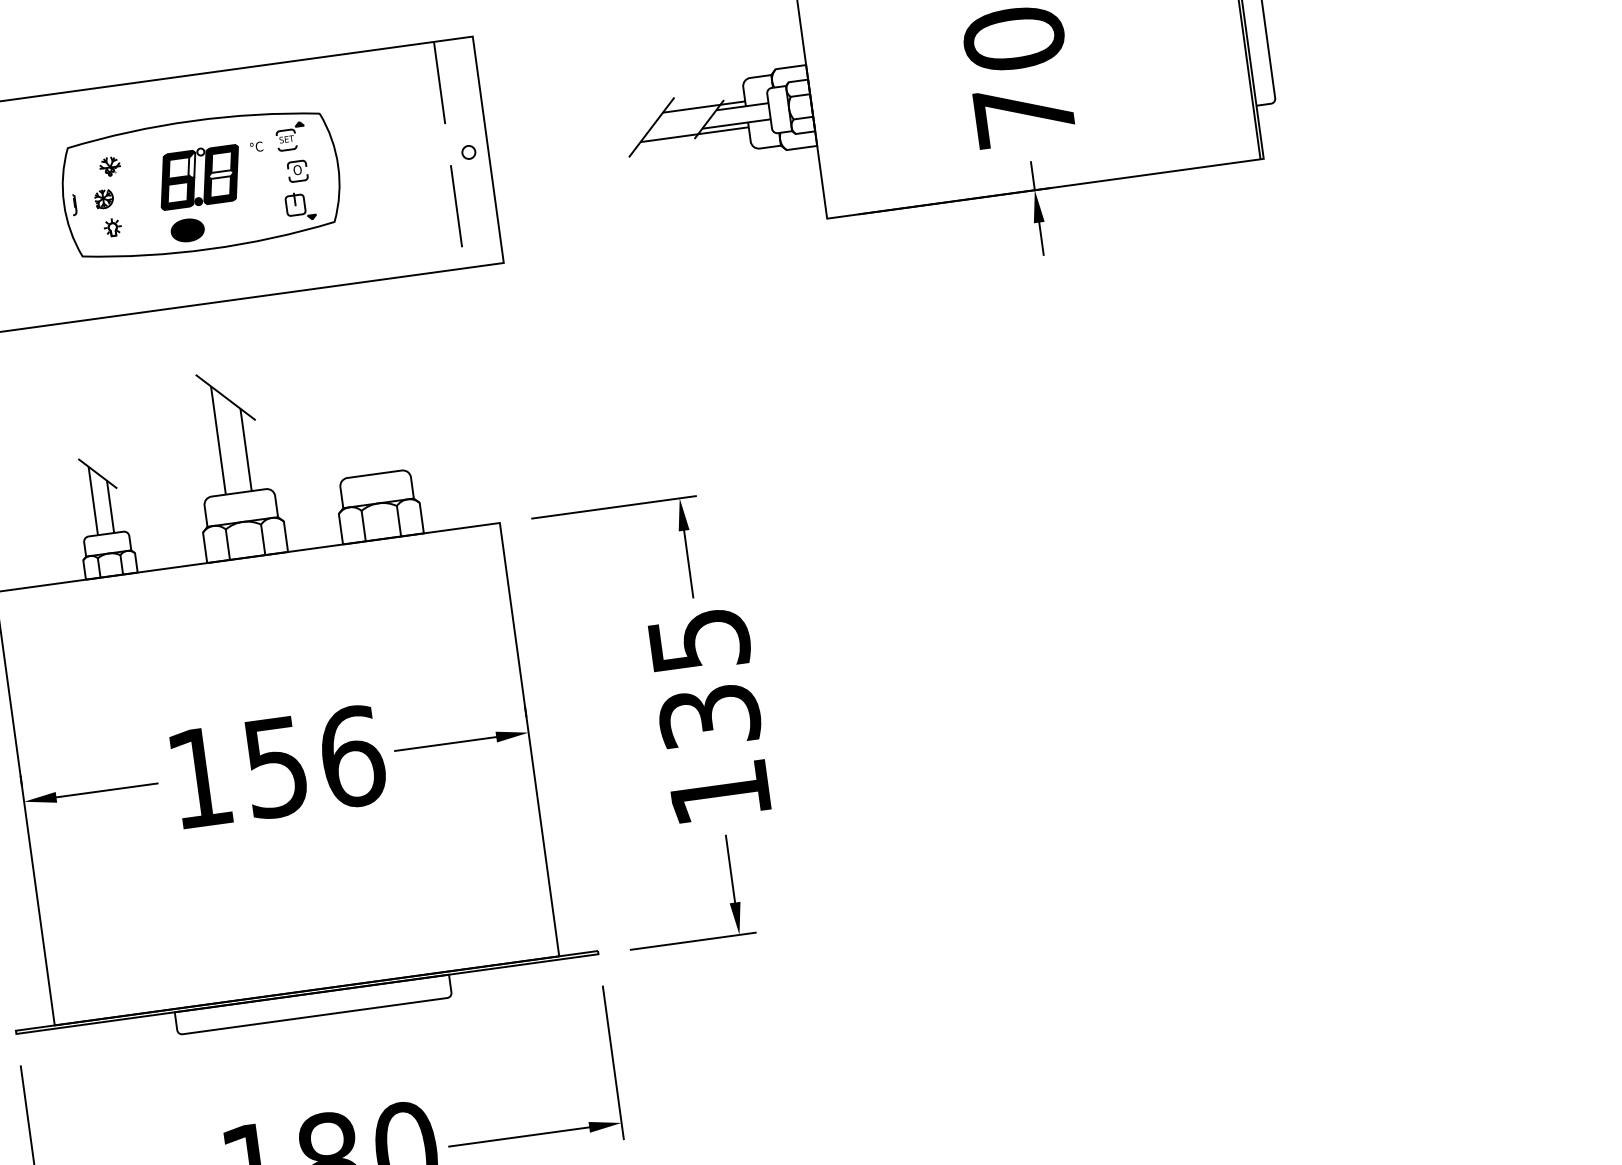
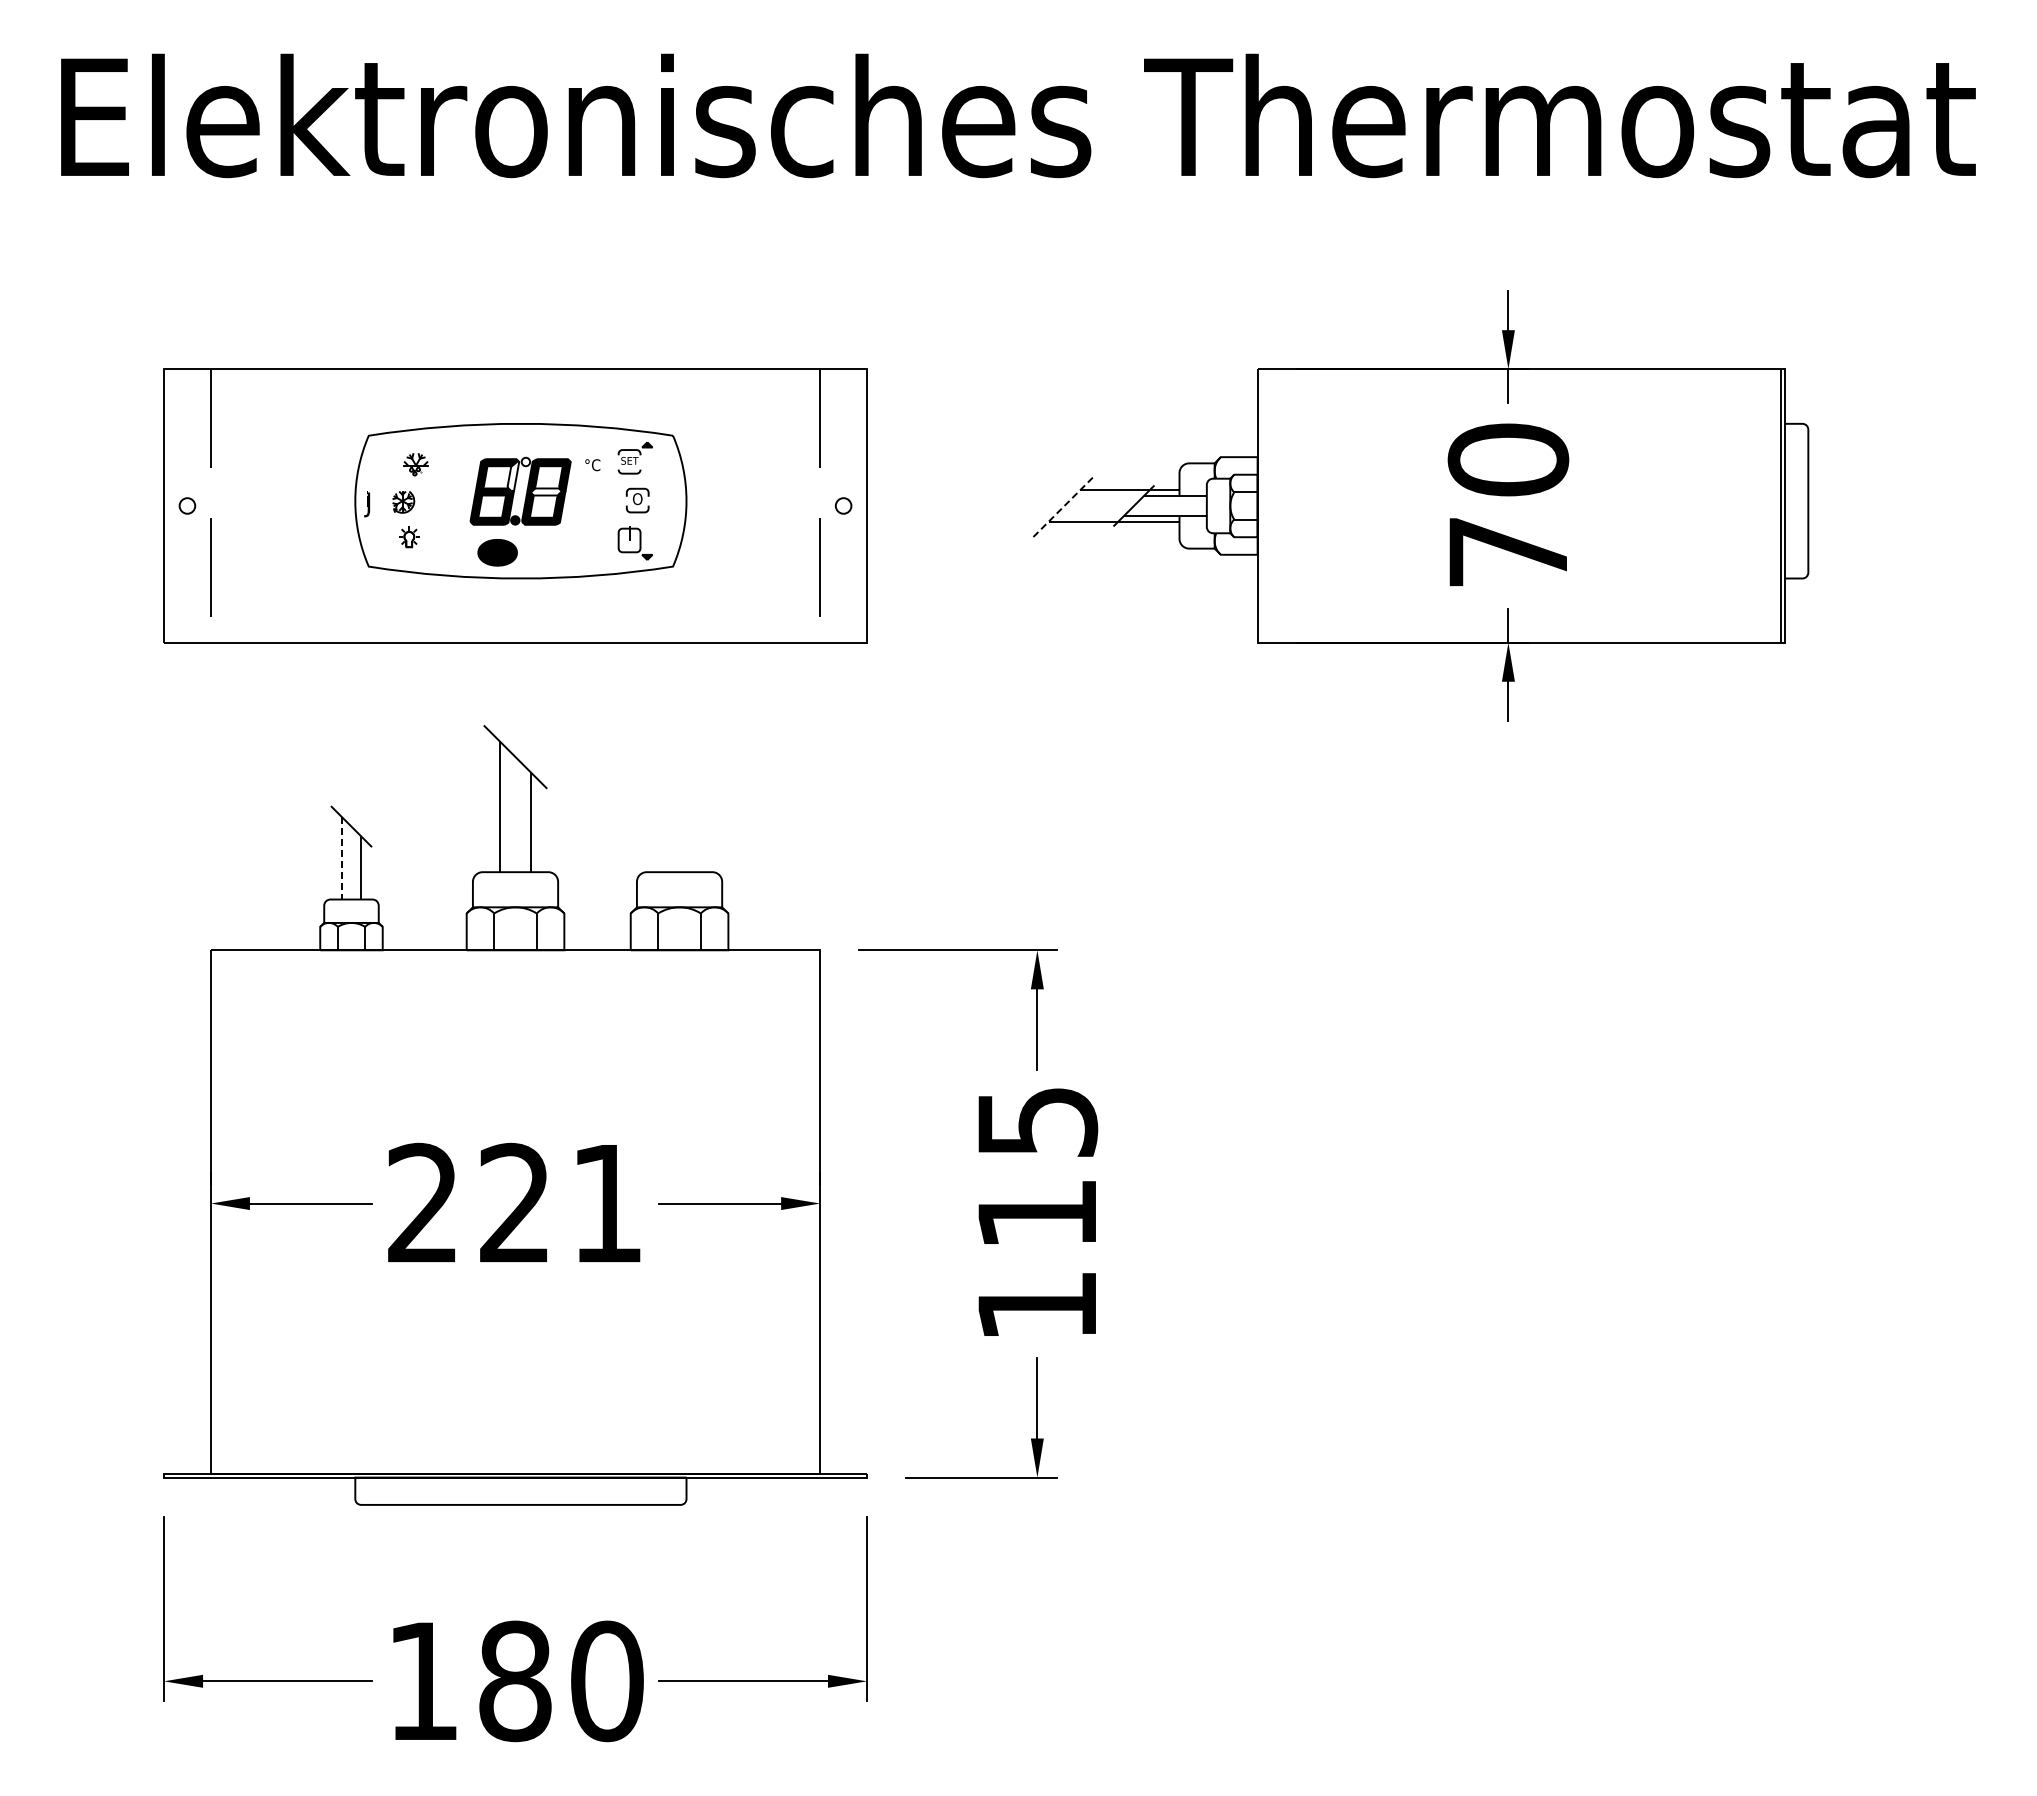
line: (651, 127) -> (1064, 506), solid -> dashed
line: (93, 501) -> (341, 858), solid -> dashed
text: (709, 716) -> (1037, 1213), 135 -> 115
text: (277, 767) -> (516, 1203), 156 -> 221

